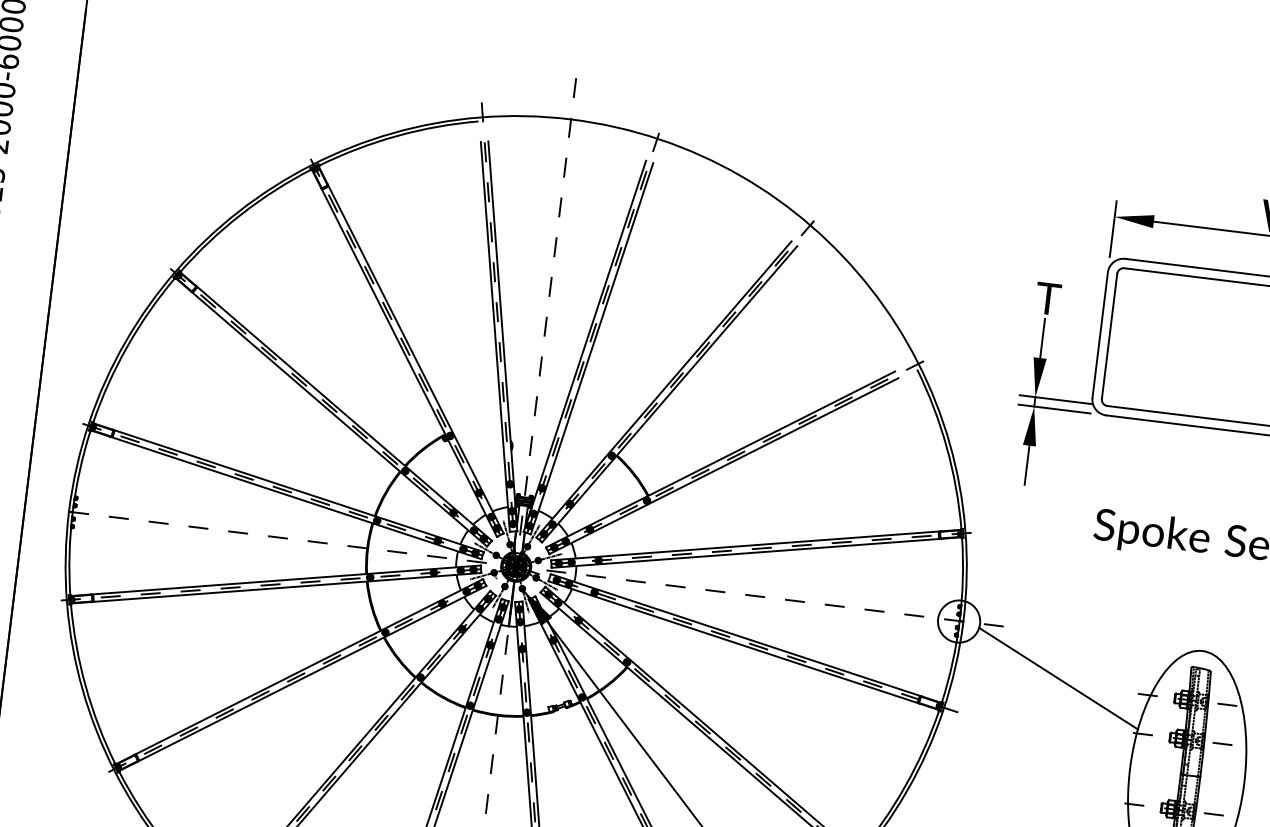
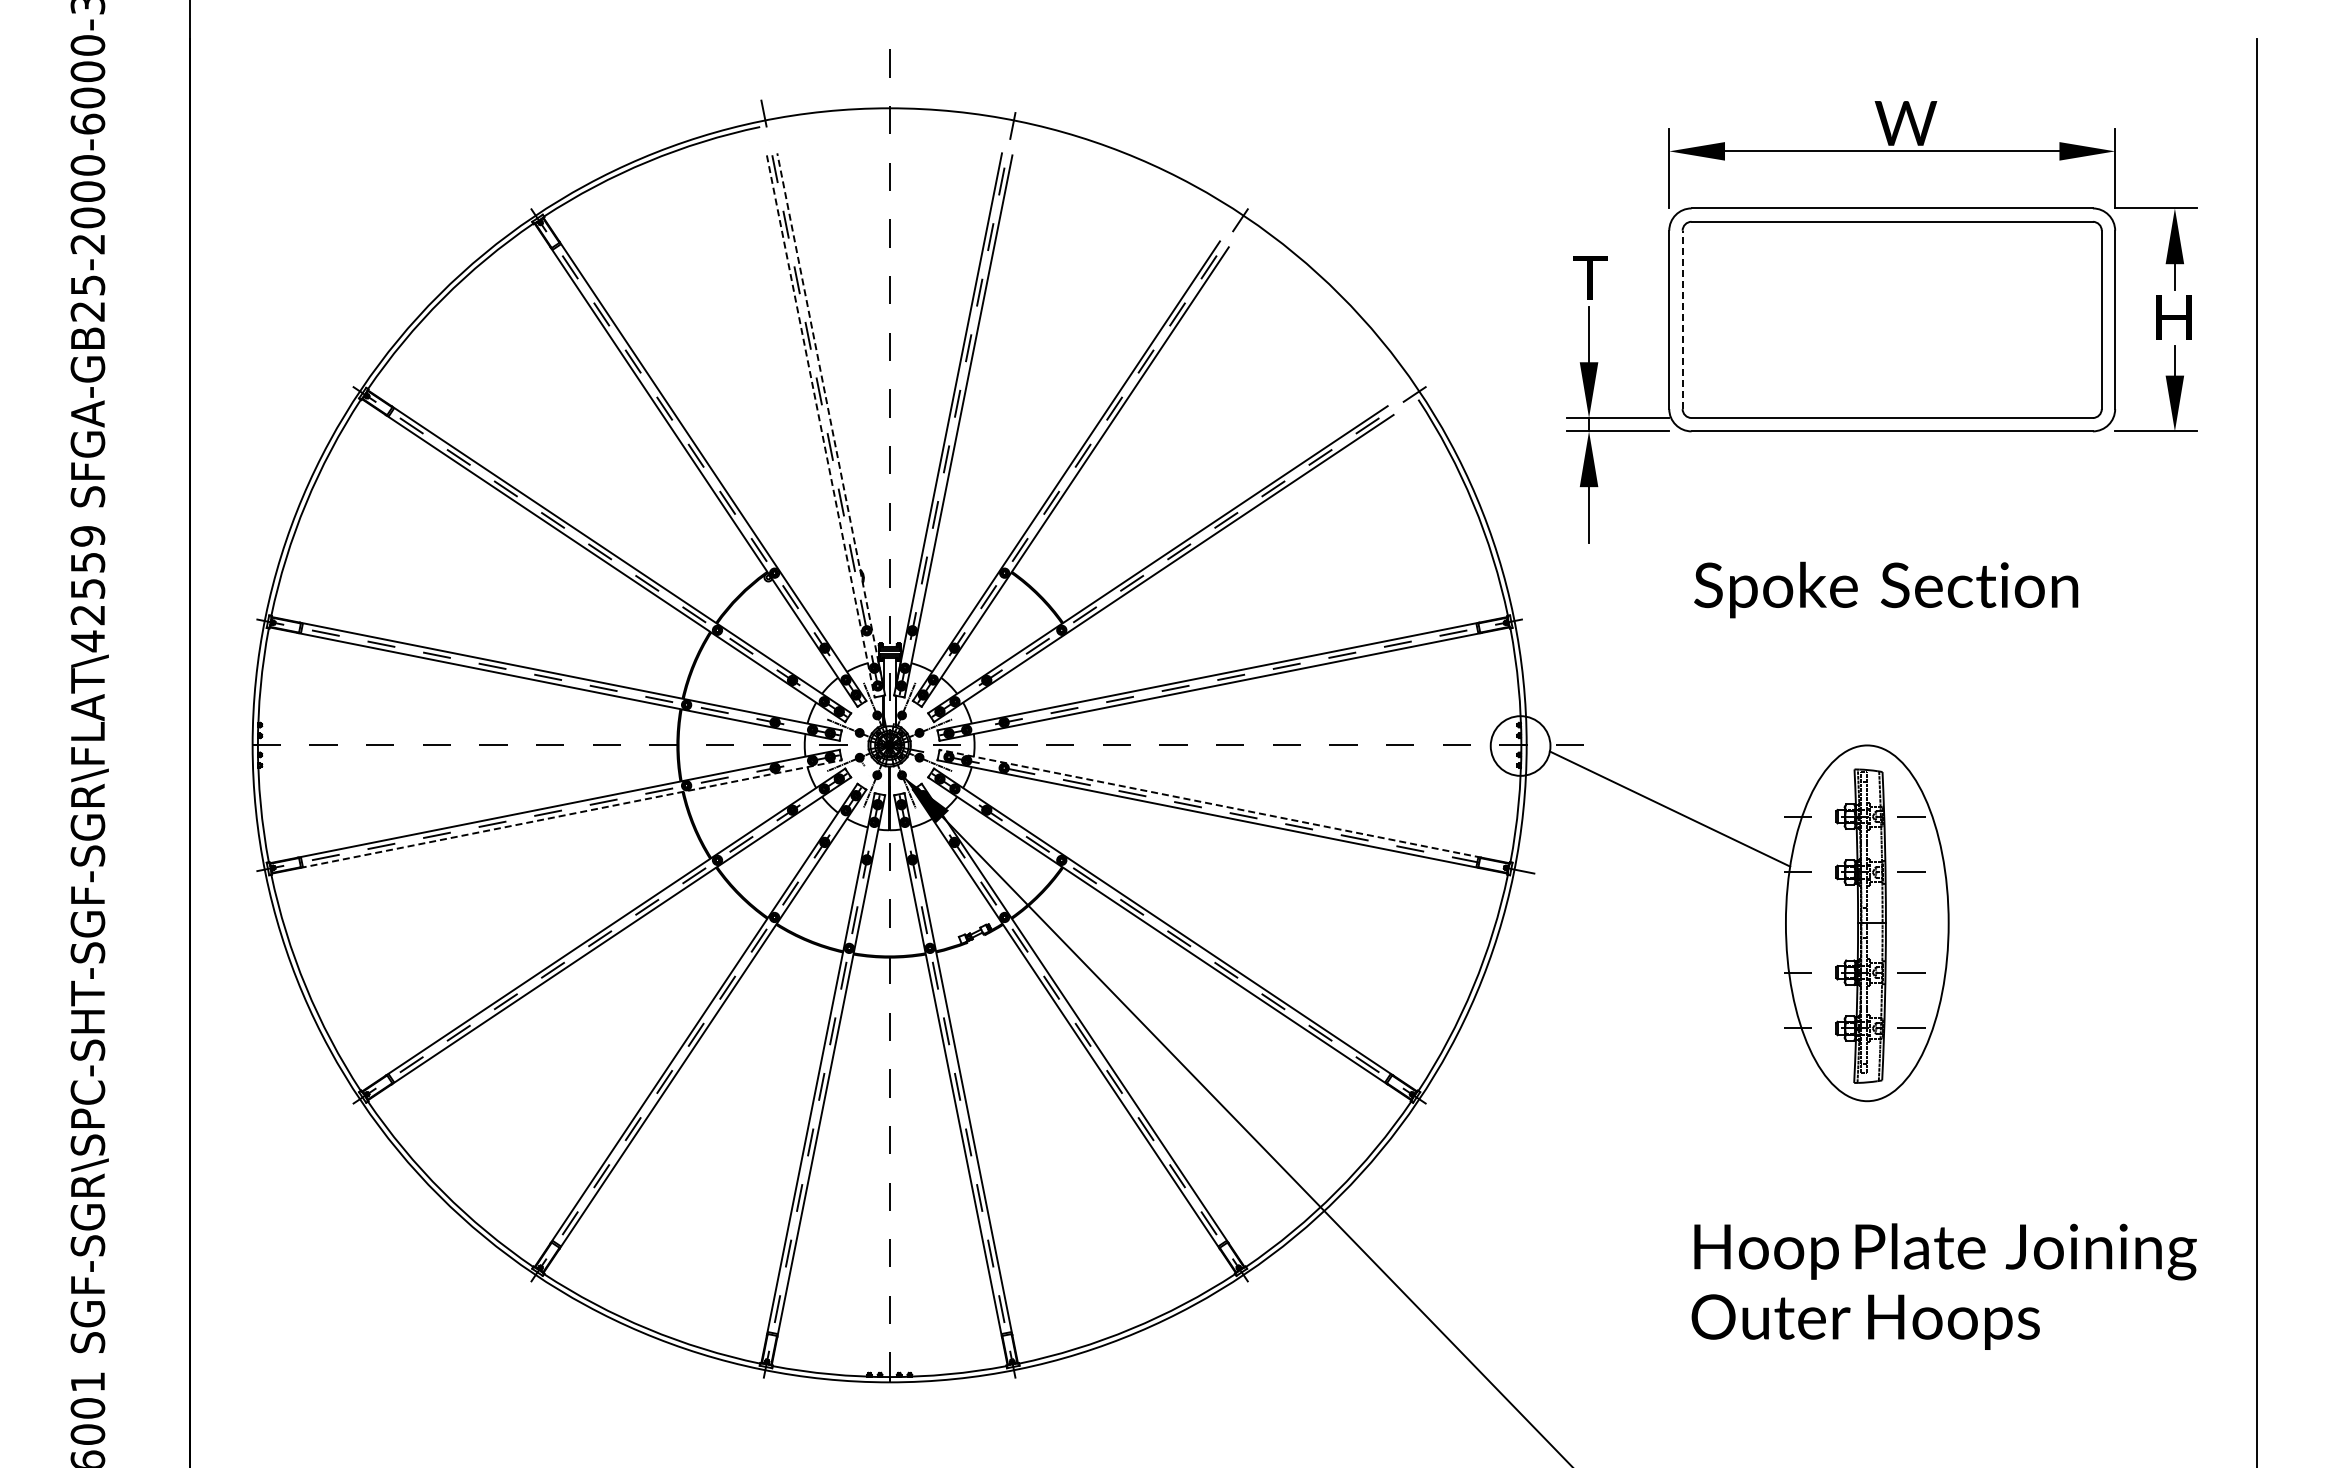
line: (503, 335) -> (831, 423), solid -> dashed
line: (495, 336) -> (820, 426), solid -> dashed
line: (1109, 336) -> (1682, 319), solid -> dashed
line: (286, 587) -> (571, 814), solid -> dashed
line: (736, 635) -> (1210, 803), solid -> dashed

